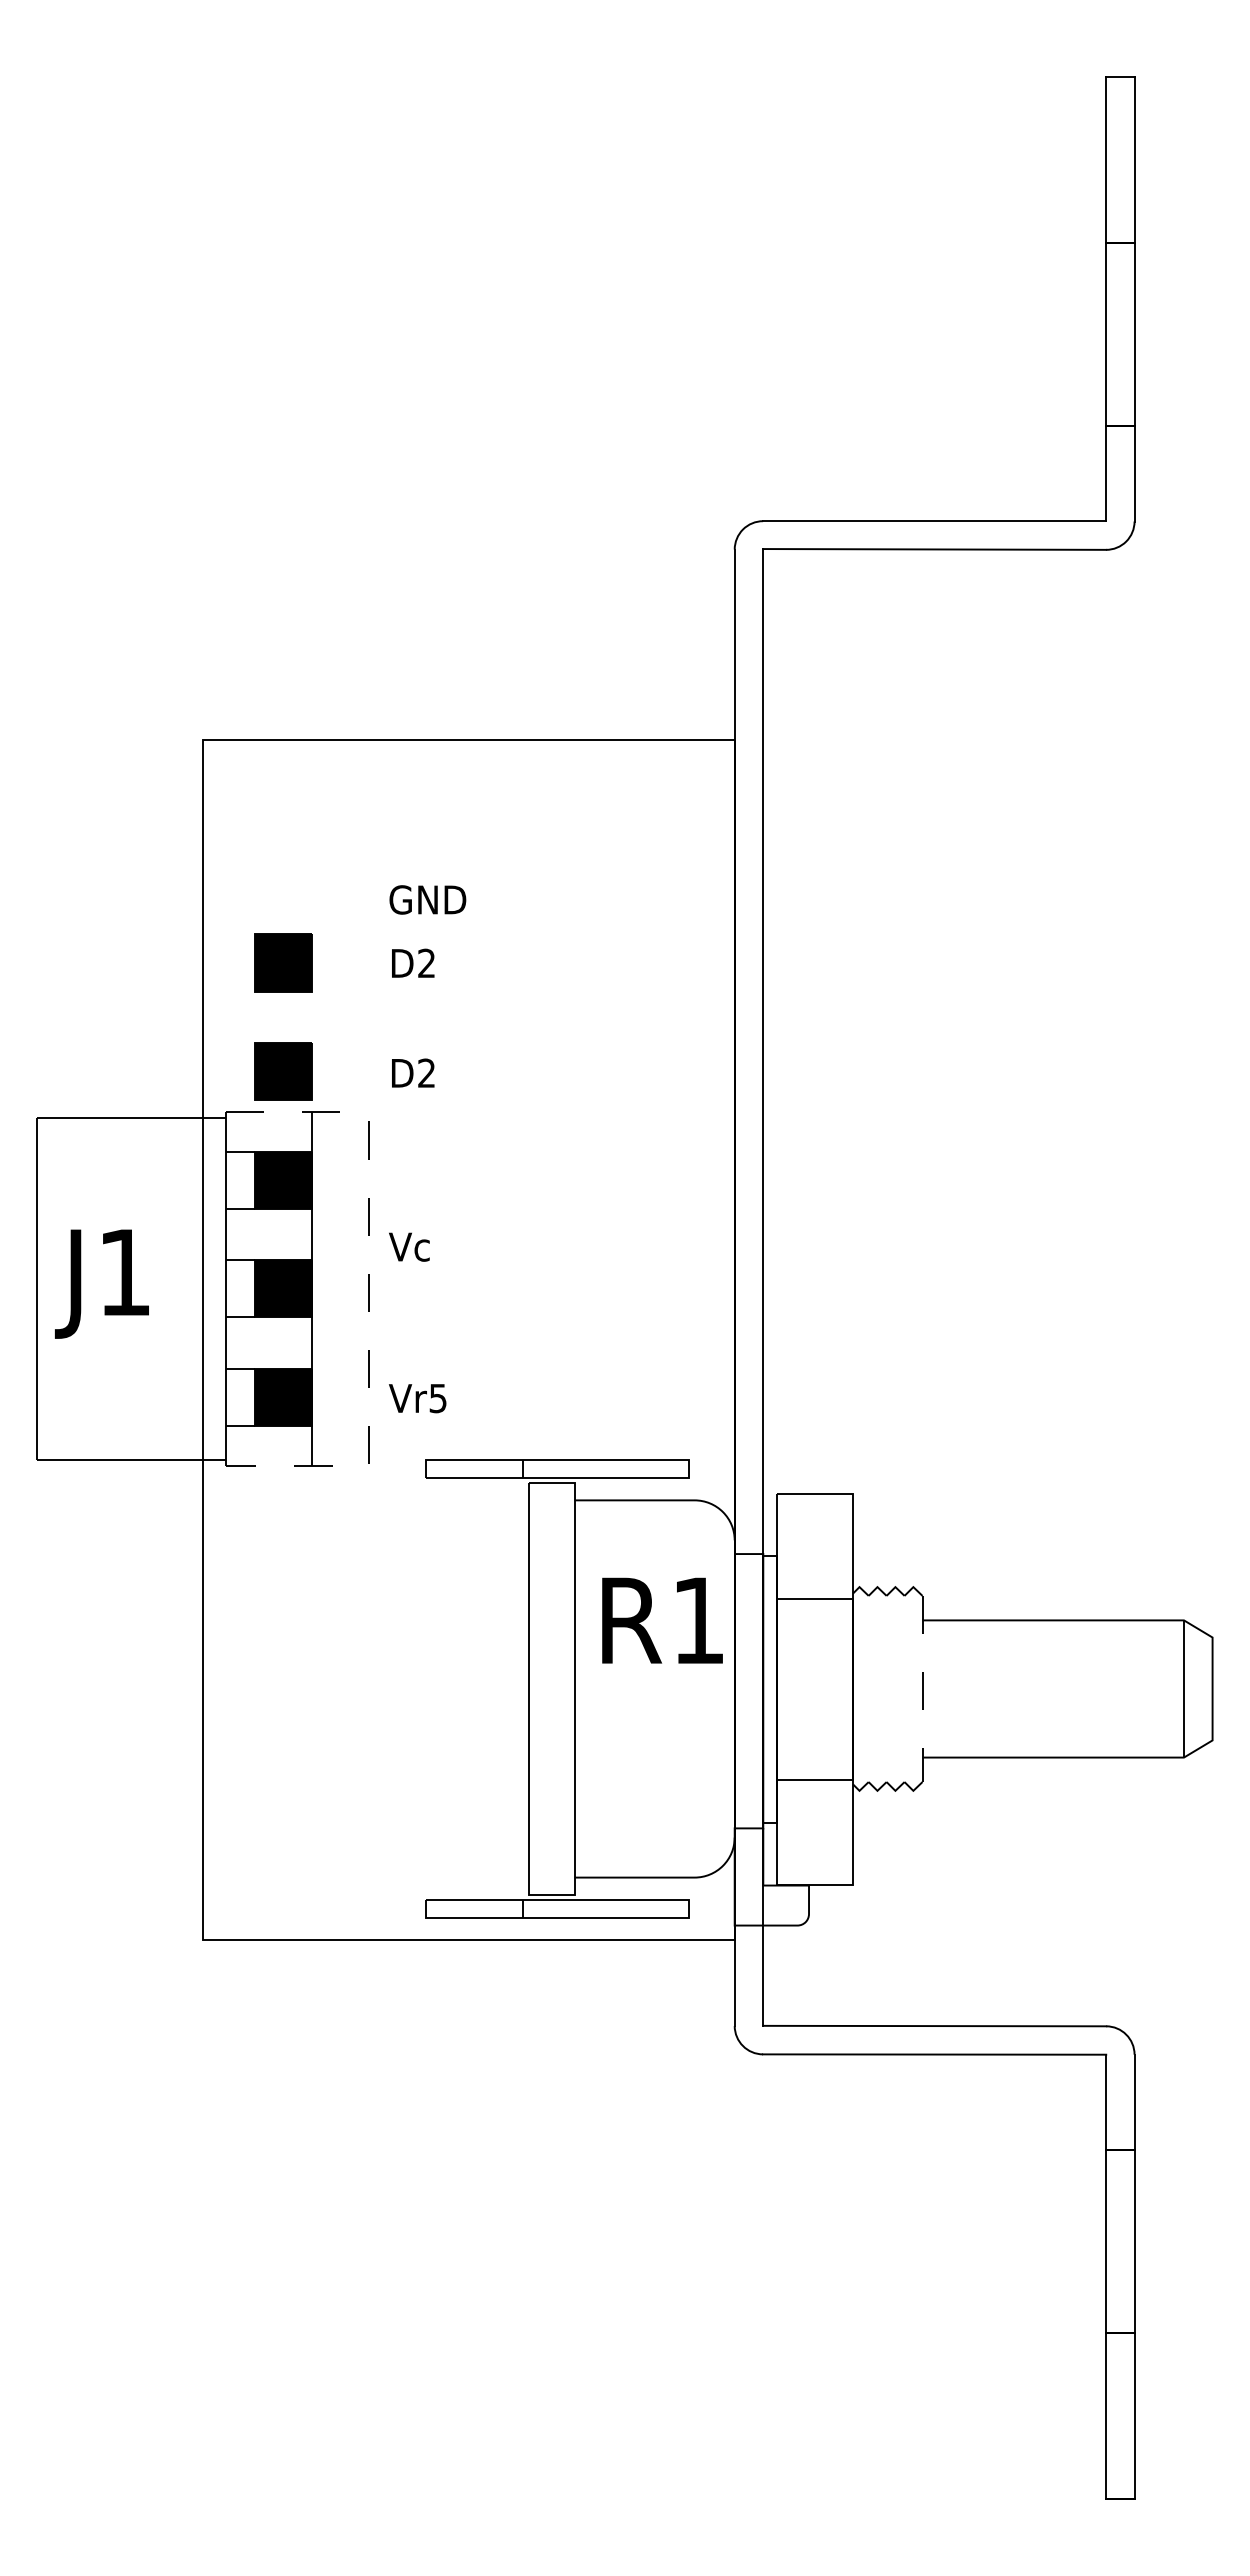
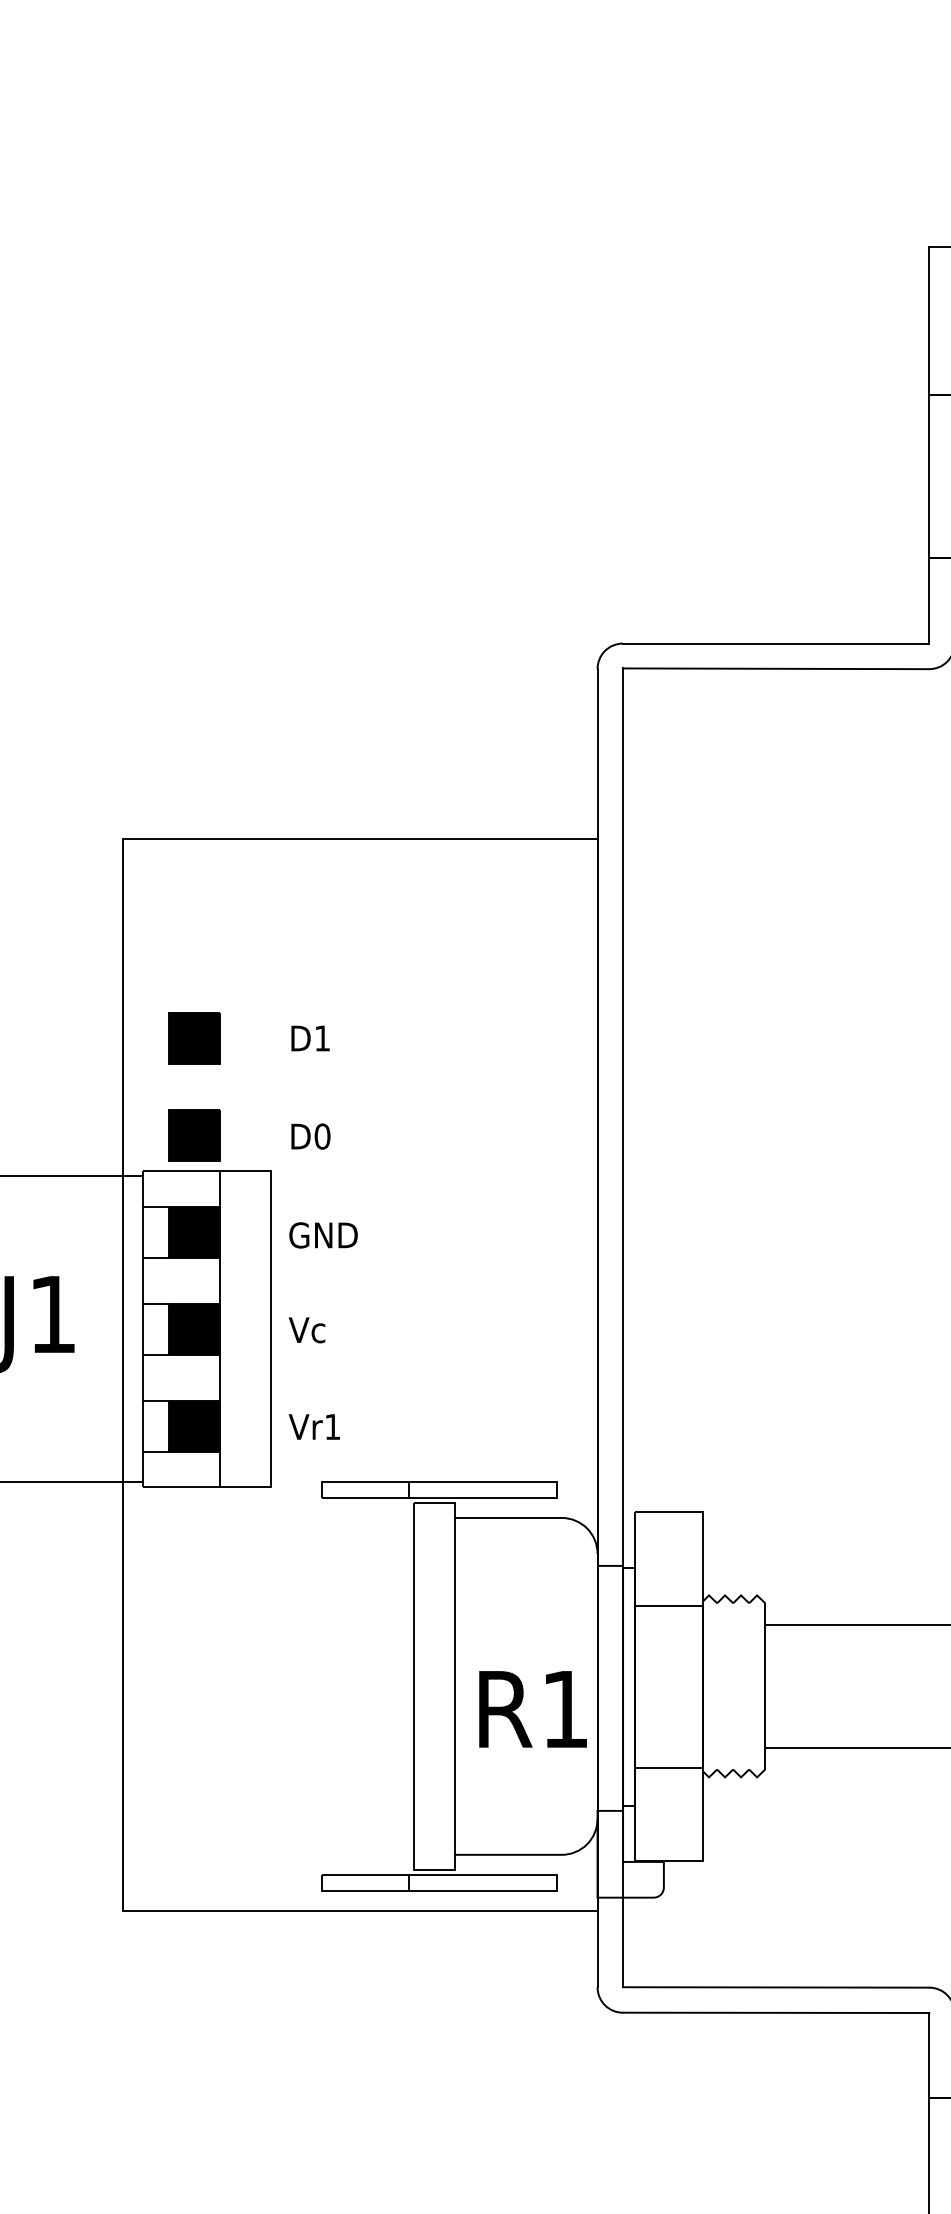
text: (427, 899) -> (323, 1235), moved
text: (426, 962) -> (322, 1037), D2 -> D1
text: (426, 1073) -> (322, 1136), D2 -> D0
text: (409, 1246) -> (307, 1329), moved
line: (368, 1289) -> (270, 1329), dashed -> solid
text: (437, 1398) -> (332, 1427), Vr5 -> Vr1
text: (662, 1620) -> (533, 1709), moved
line: (922, 1689) -> (765, 1686), dashed -> solid

